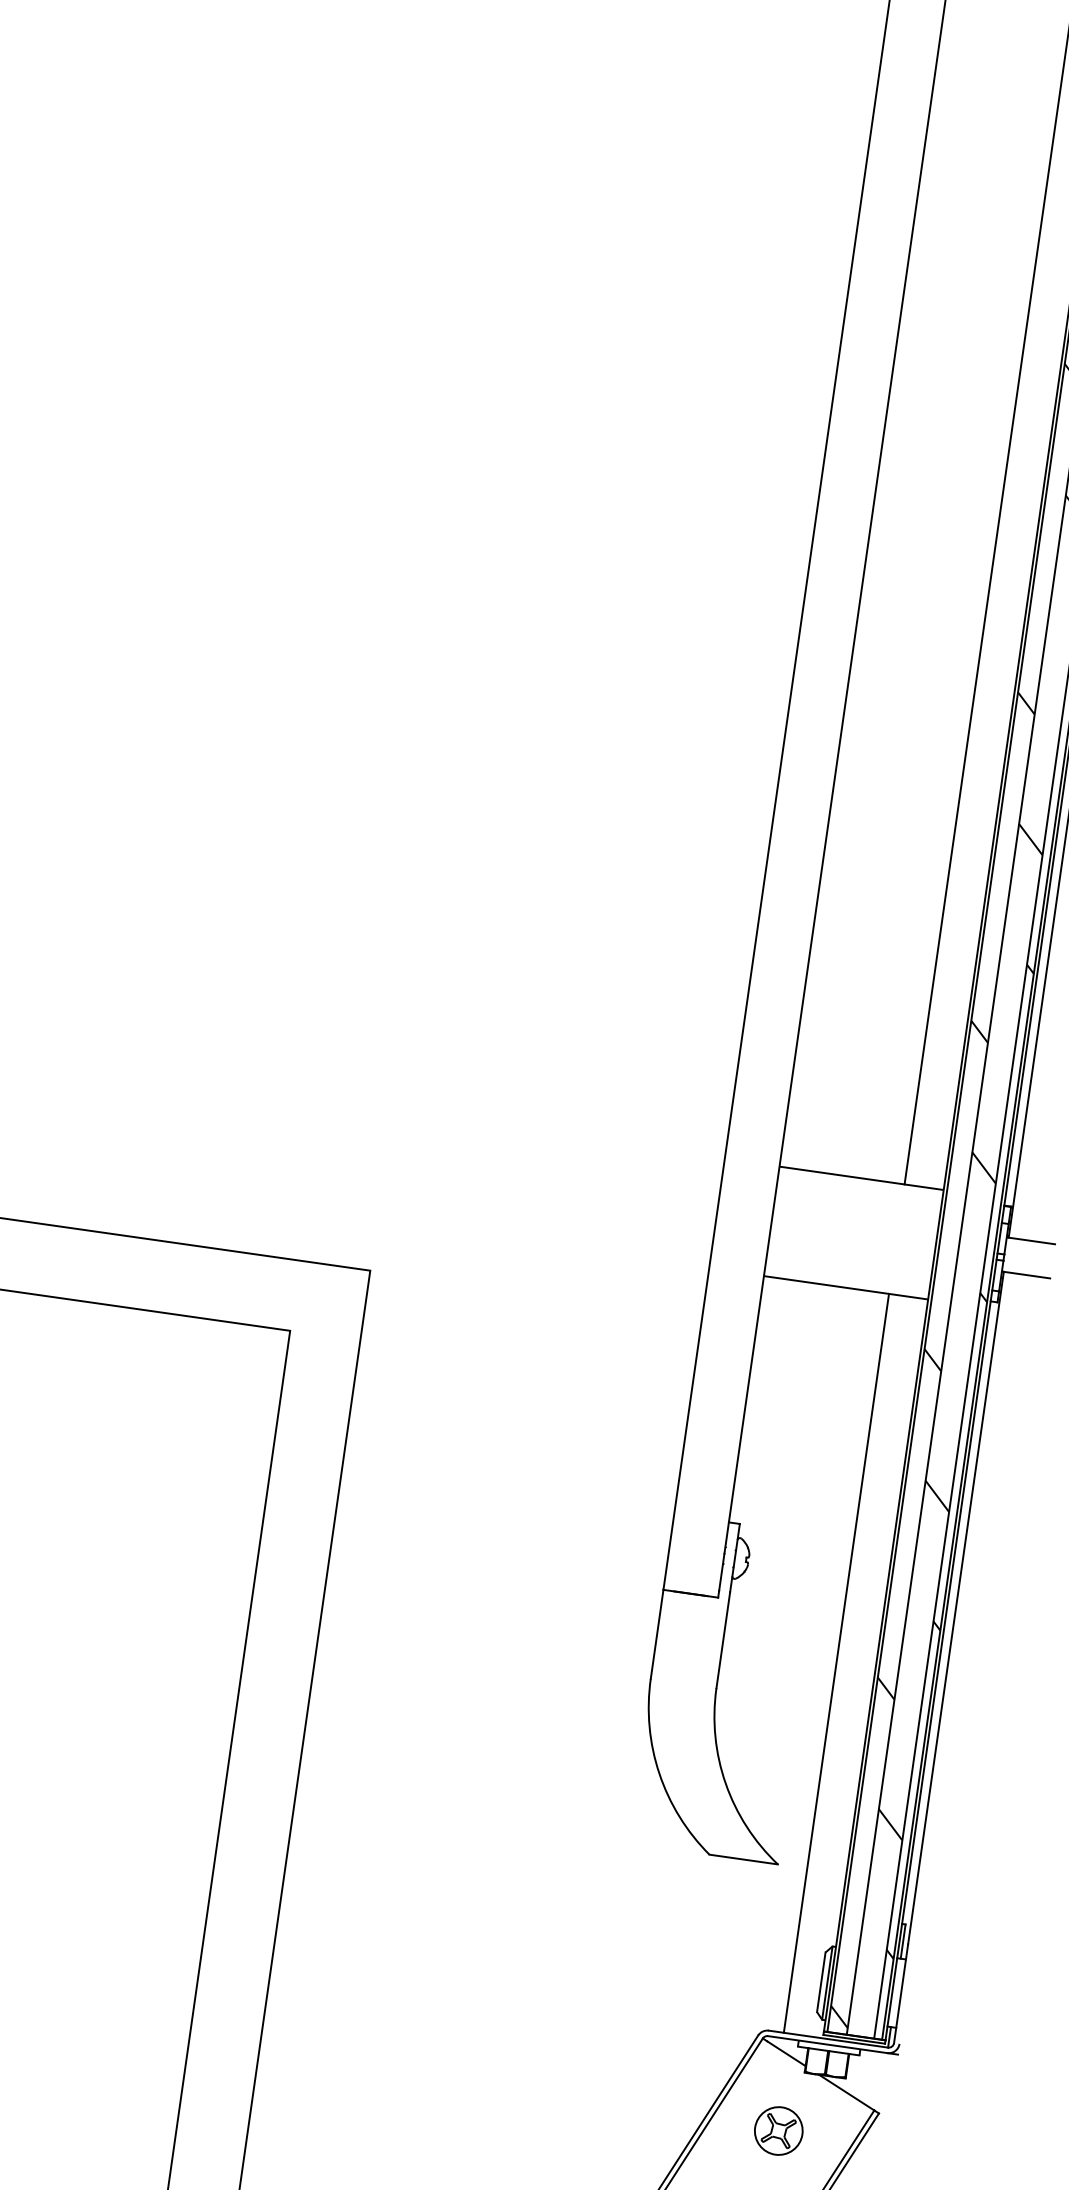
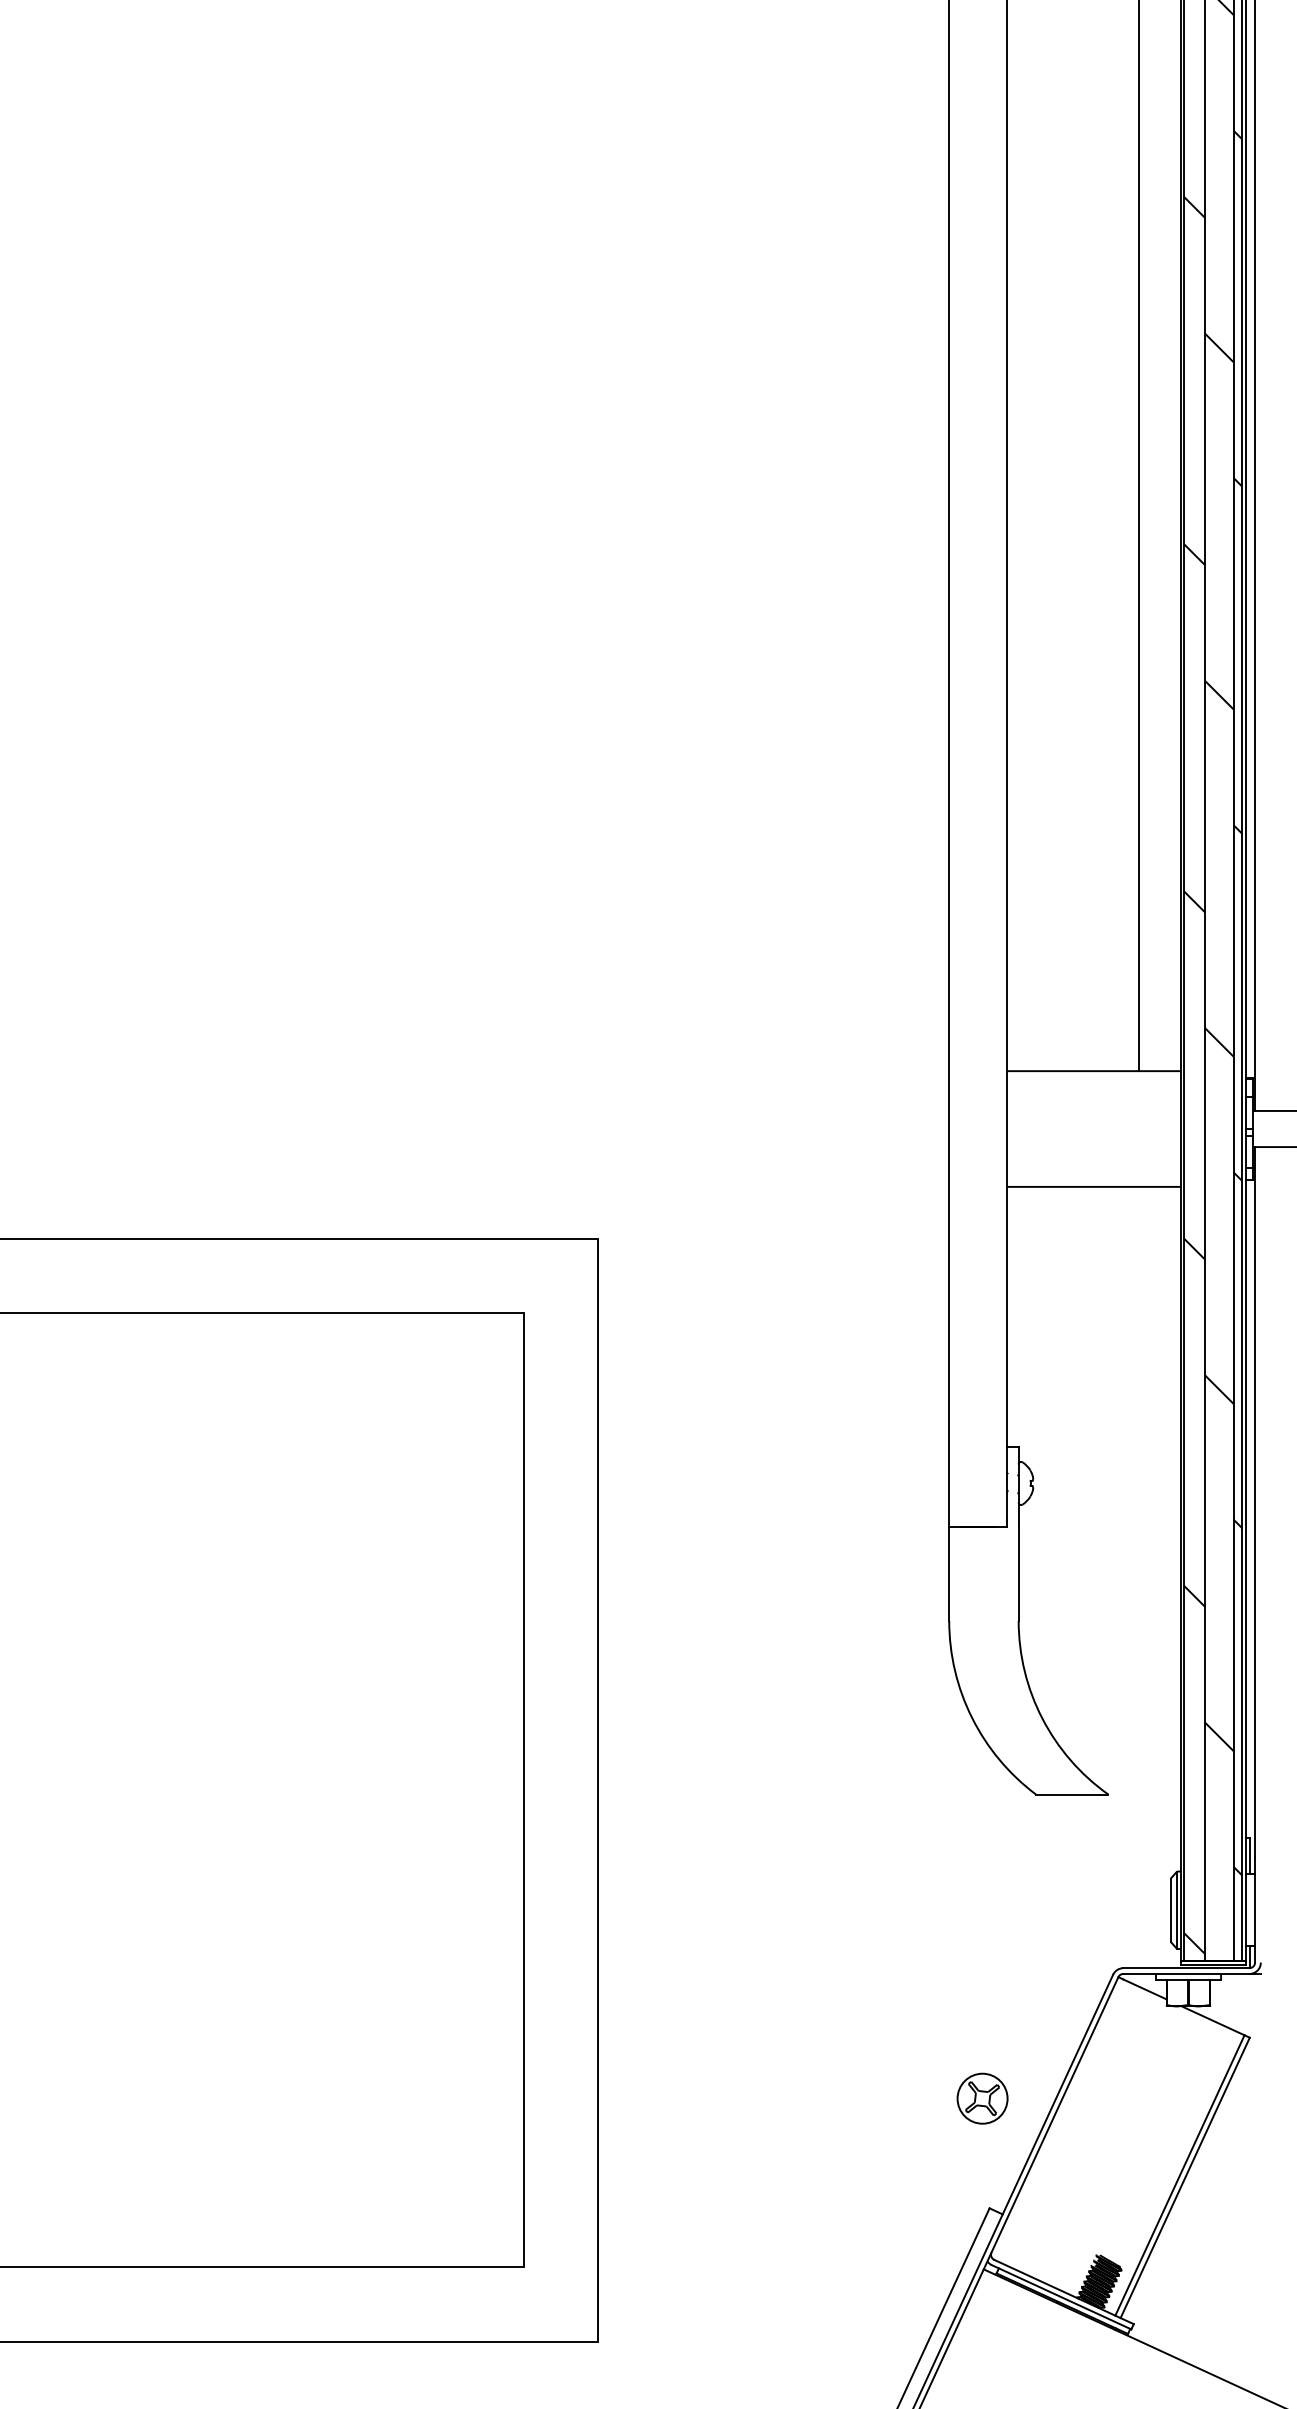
line: (836, 1663) -> (1139, 1577), removed
part: (778, 2130) -> (982, 2098), moved

